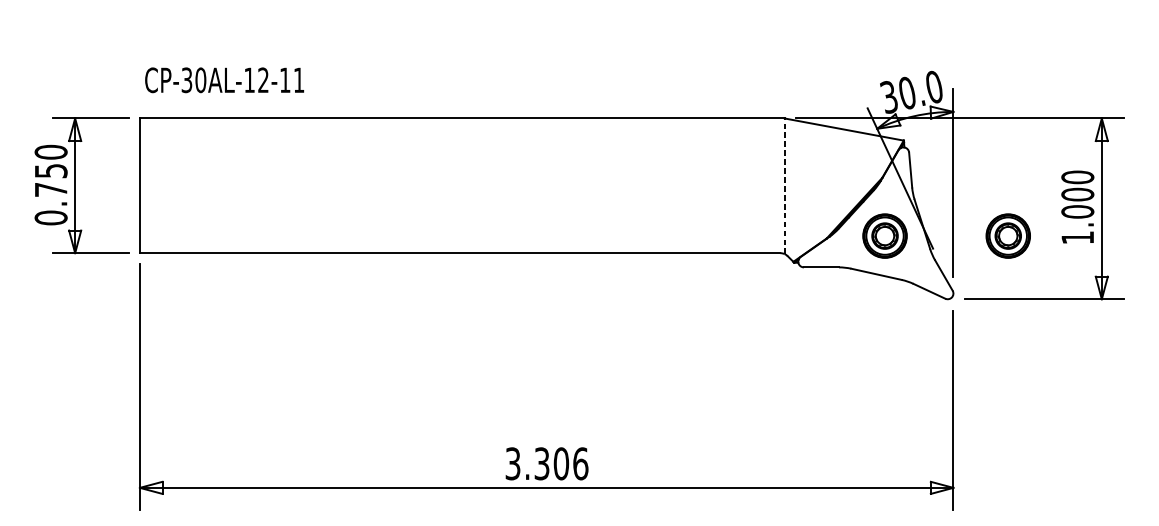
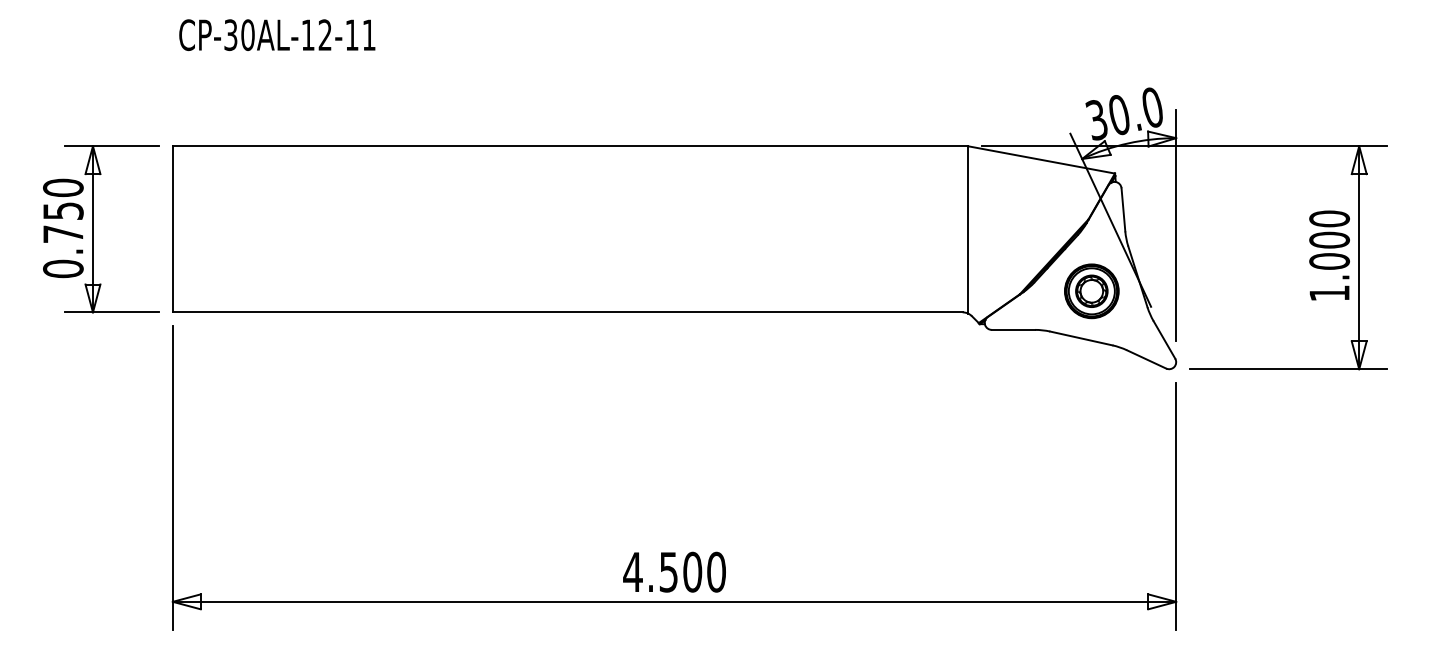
text: (224, 79) -> (277, 34), moved
line: (785, 185) -> (968, 229), dashed -> solid
part: (1008, 236) -> (1243, 291), removed
text: (546, 463) -> (674, 571), 3.306 -> 4.500

